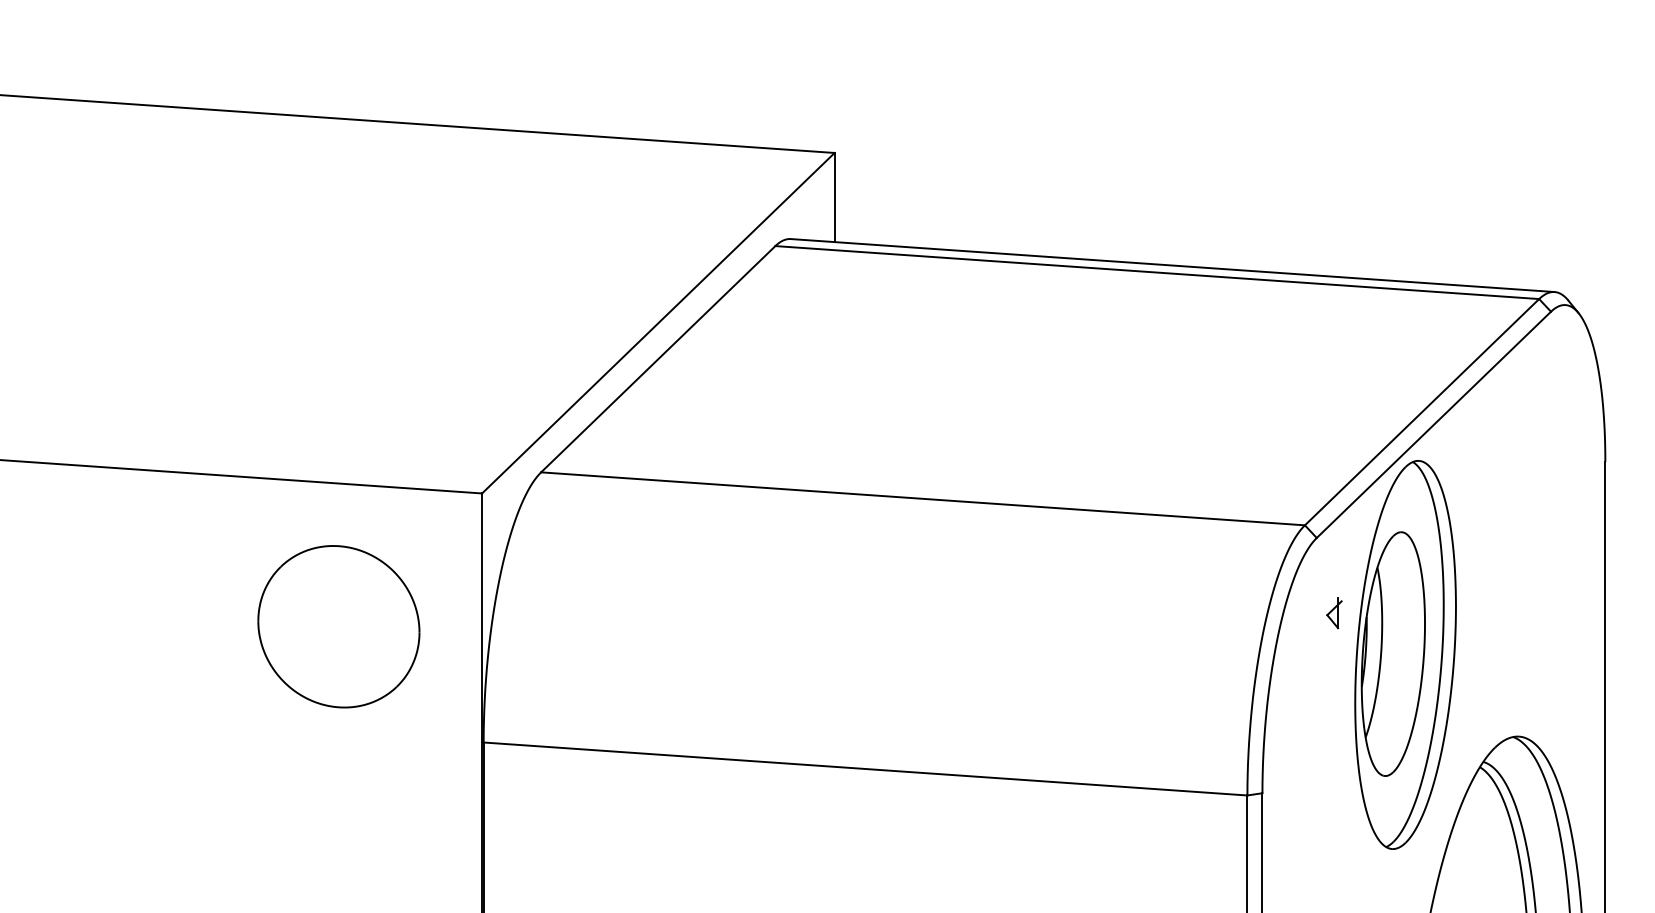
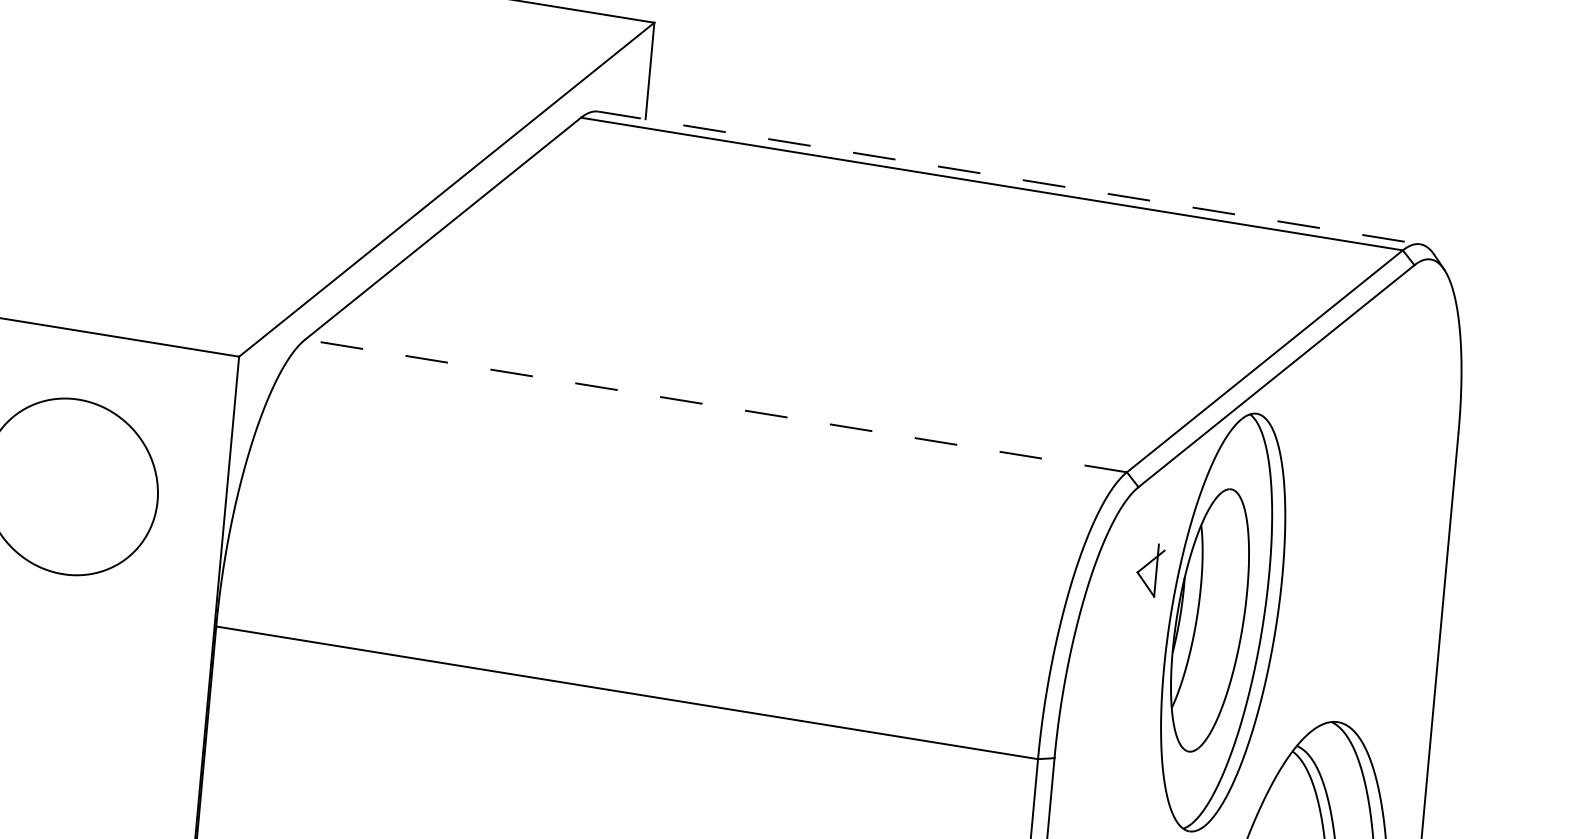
line: (1172, 265) -> (1009, 177), solid -> dashed
line: (923, 498) -> (716, 405), solid -> dashed
part: (1334, 613) -> (1150, 570), size x1.6

